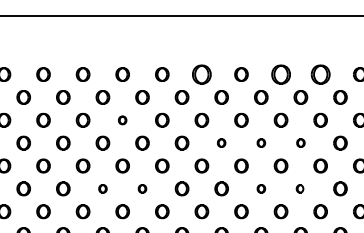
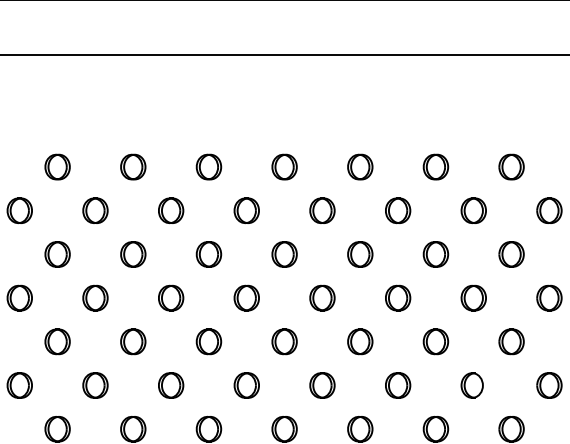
part: (201, 74) -> (283, 166), size x0.71
part: (280, 74) -> (434, 166), size x0.71
part: (320, 74) -> (511, 166), size x0.71
part: (122, 120) -> (132, 254), size x1.67
part: (221, 142) -> (322, 296), size x1.67
part: (261, 142) -> (398, 296), size x1.67
part: (300, 142) -> (473, 296), size x1.67
part: (102, 188) -> (94, 384), size x1.67
part: (142, 188) -> (171, 384), size x1.67
part: (261, 188) -> (398, 384), size x1.67
part: (299, 188) -> (471, 384), size x1.67

